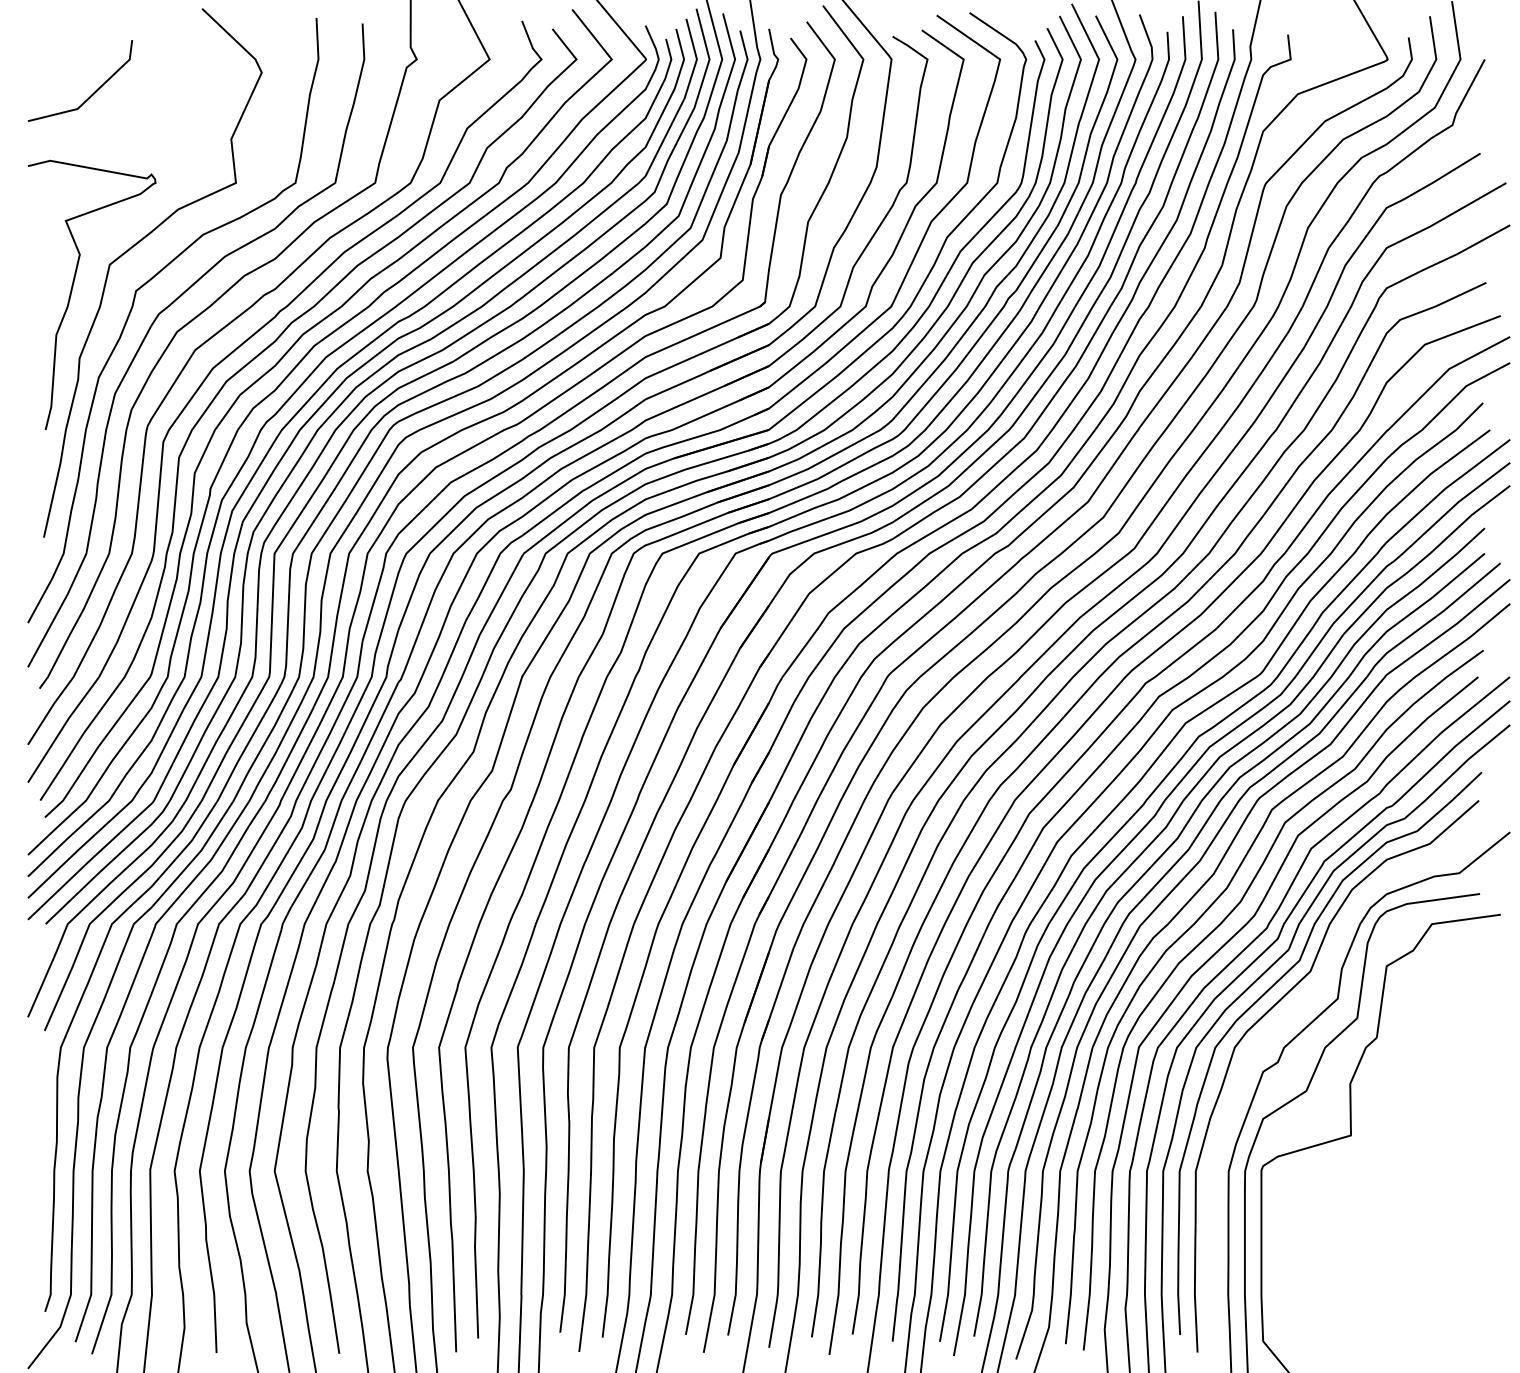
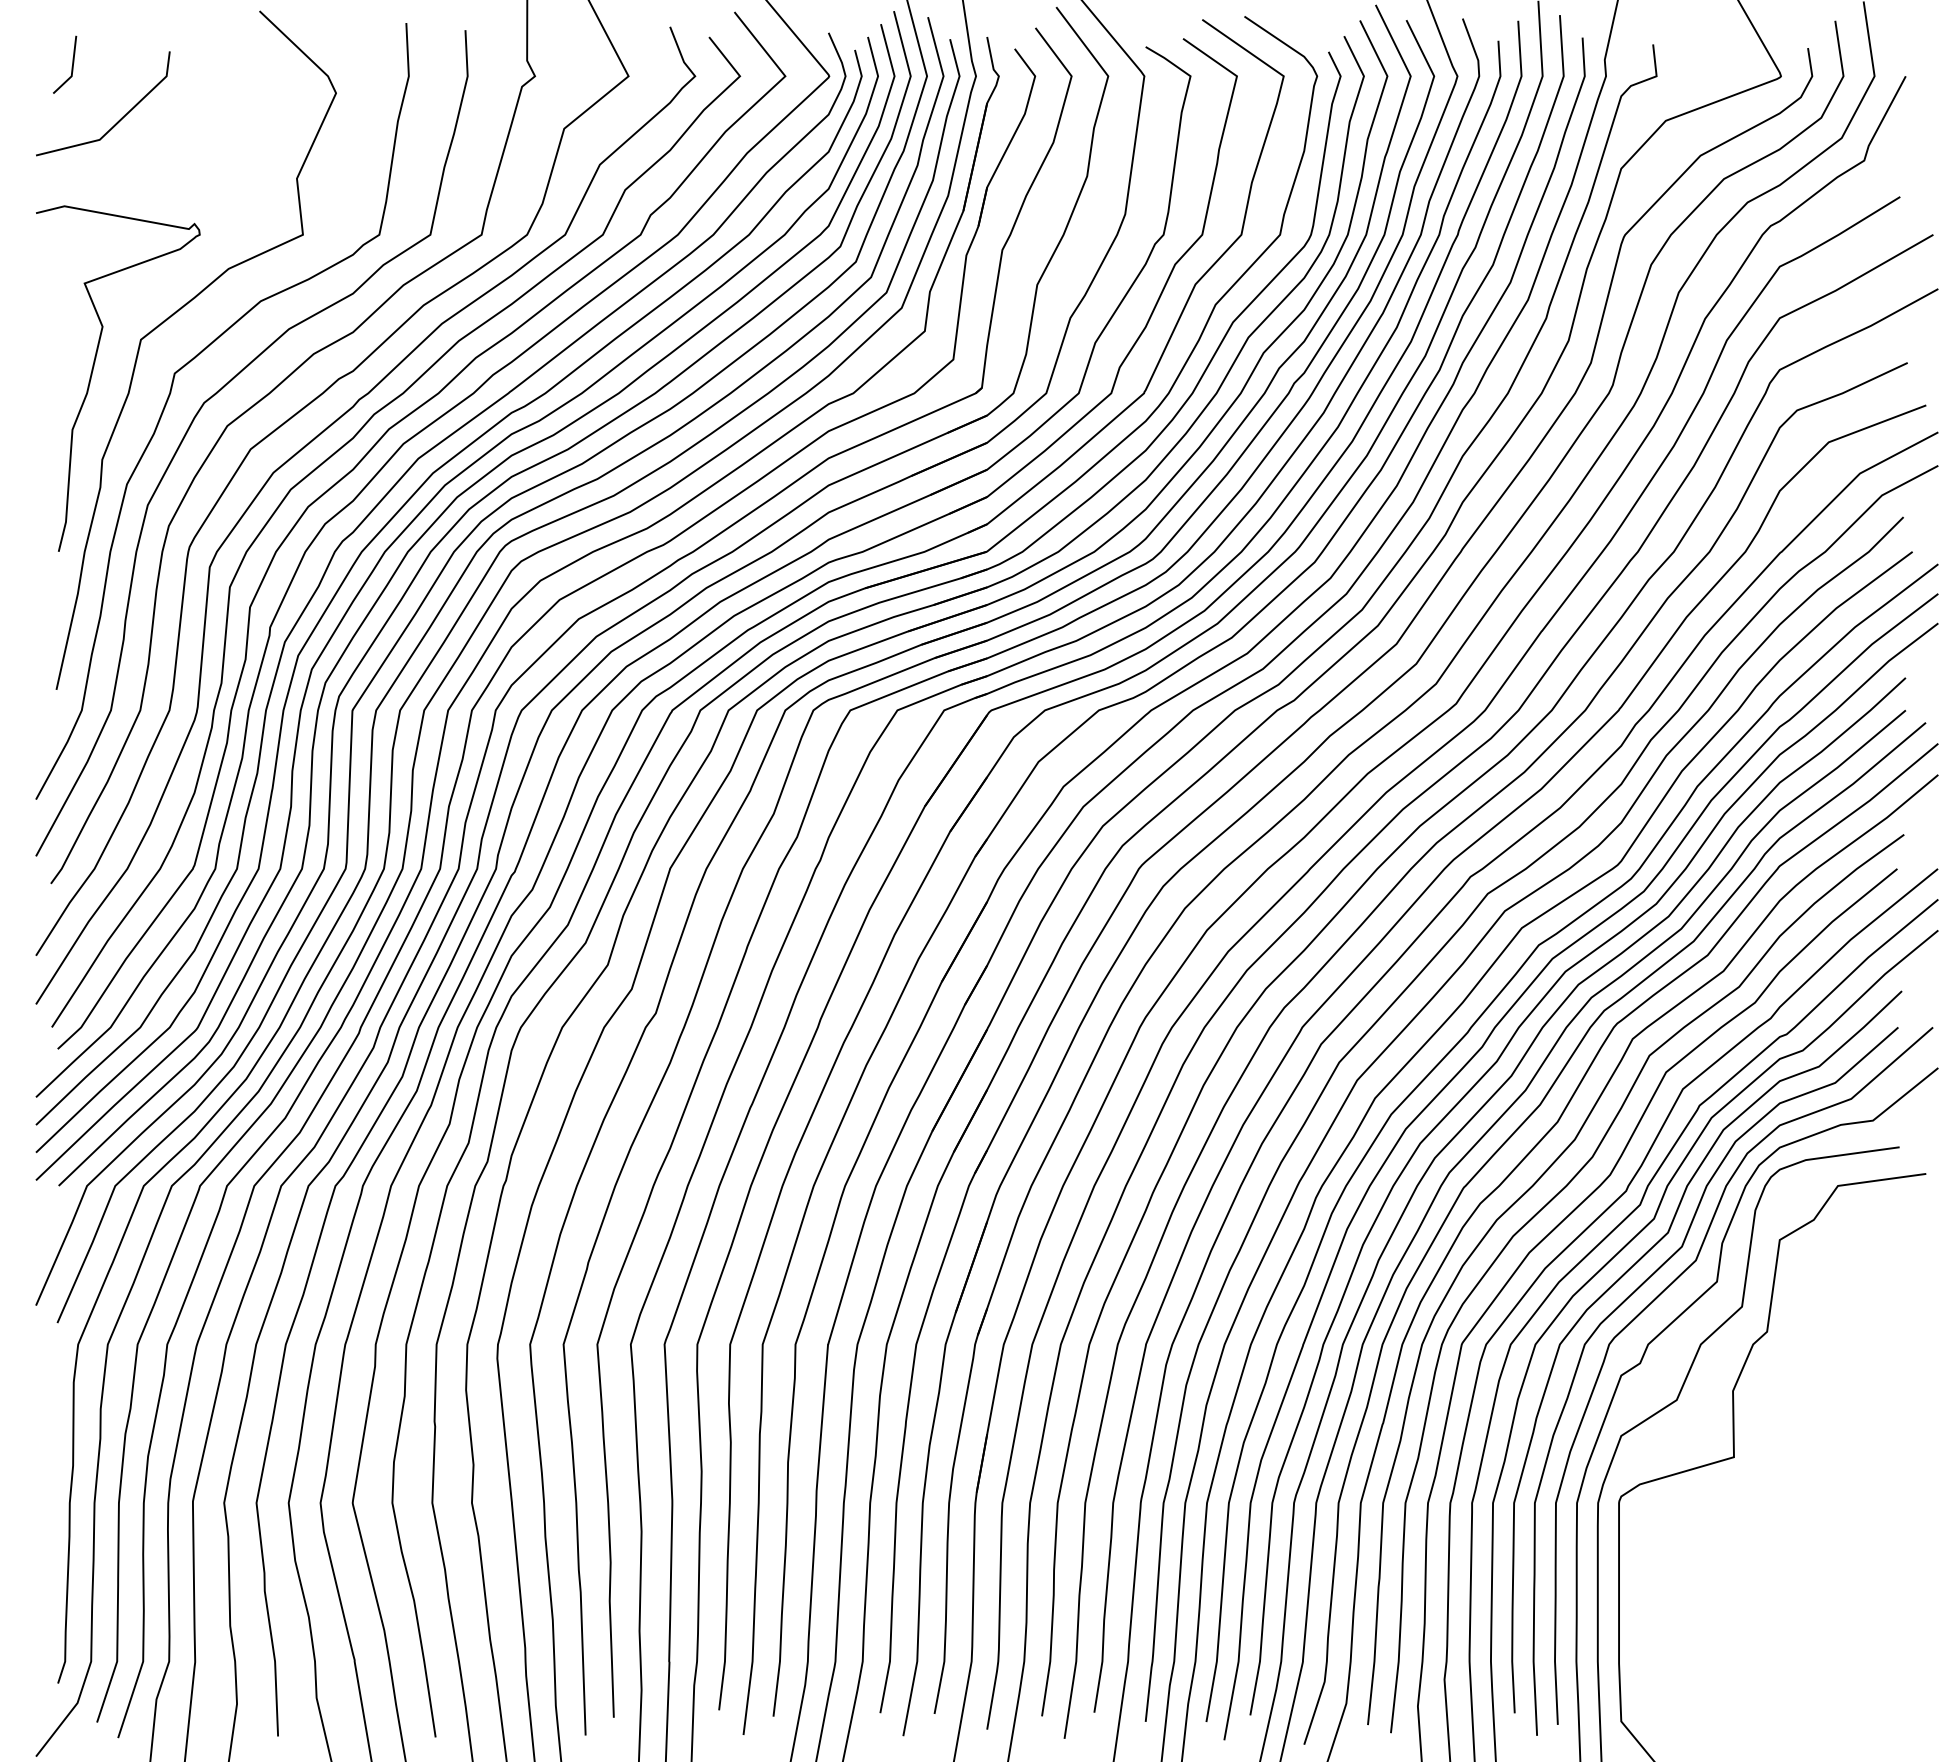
line: (55, 50) -> (71, 64), added
curve: (1295, 1008) -> (1662, 1294), added

